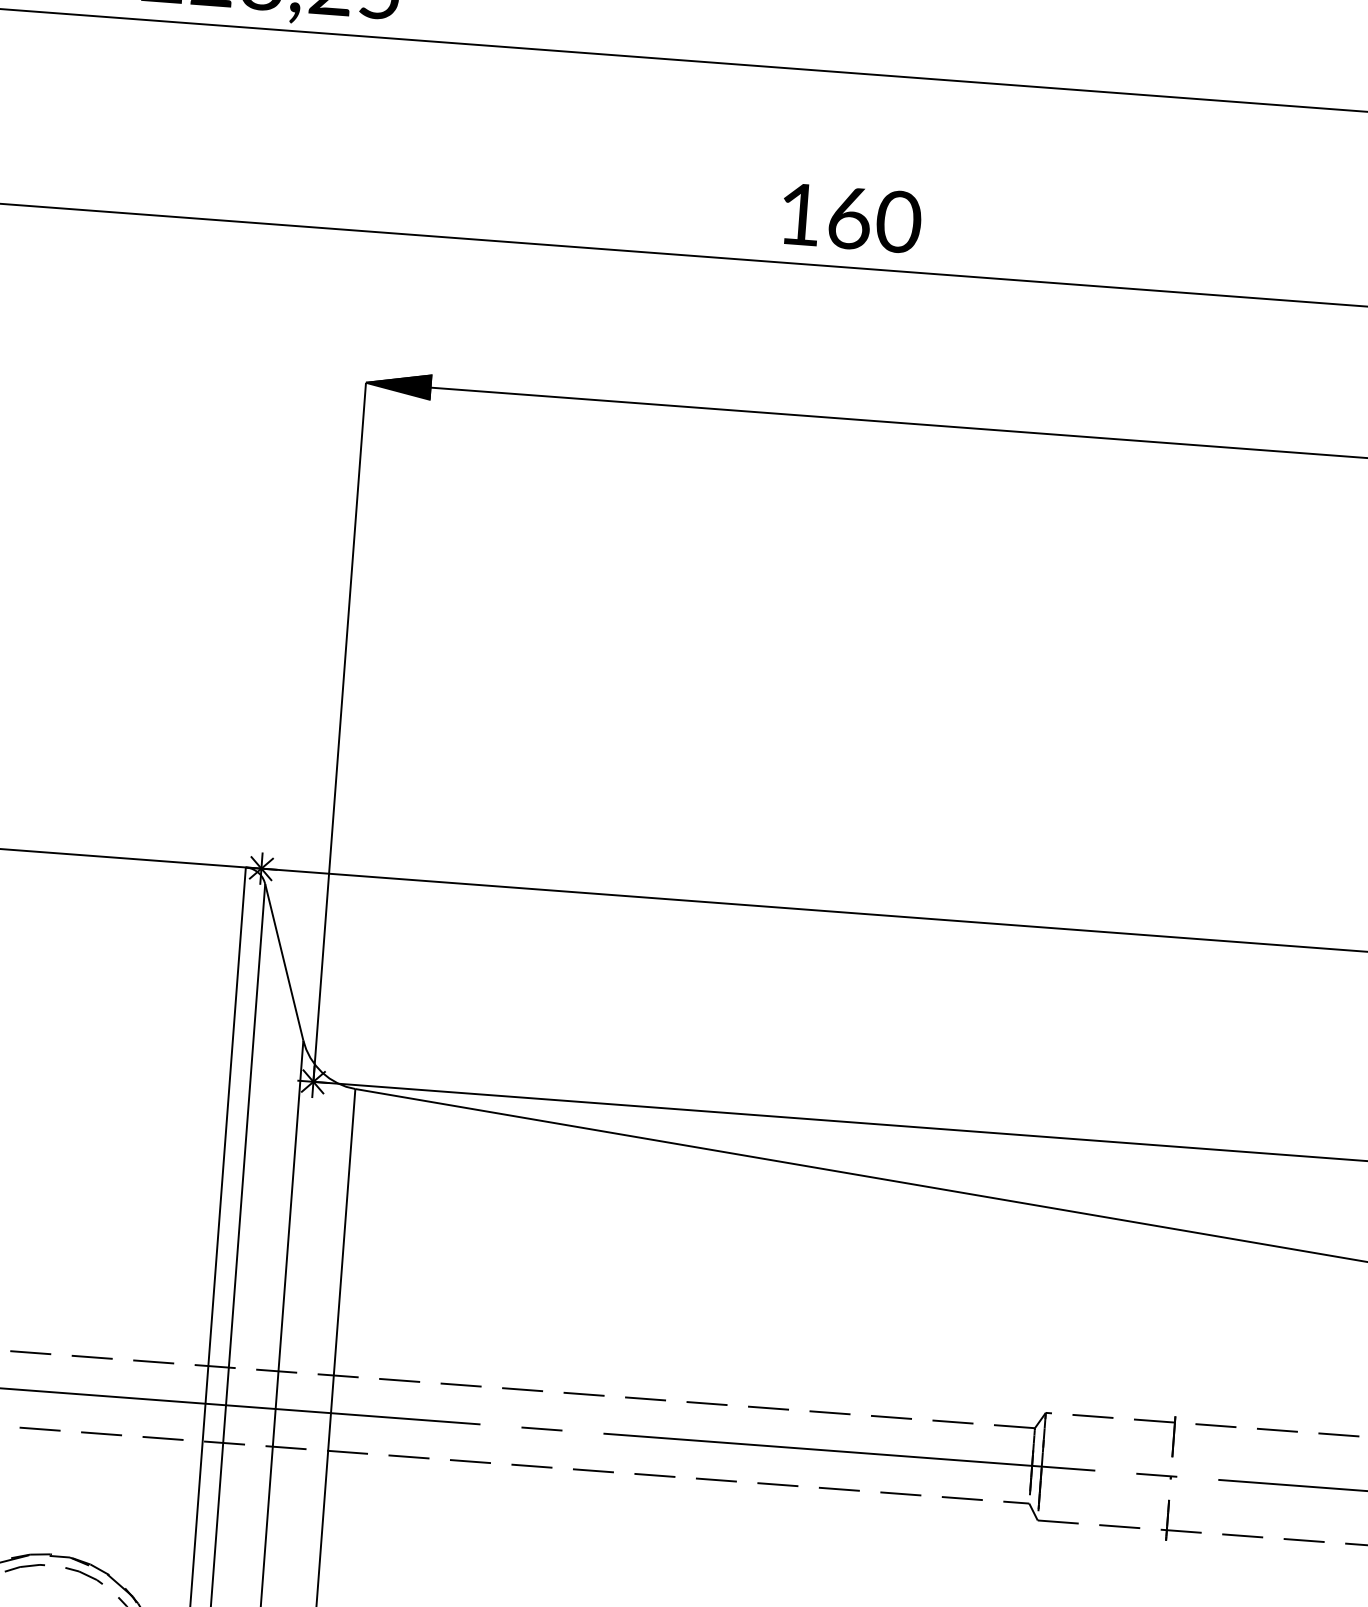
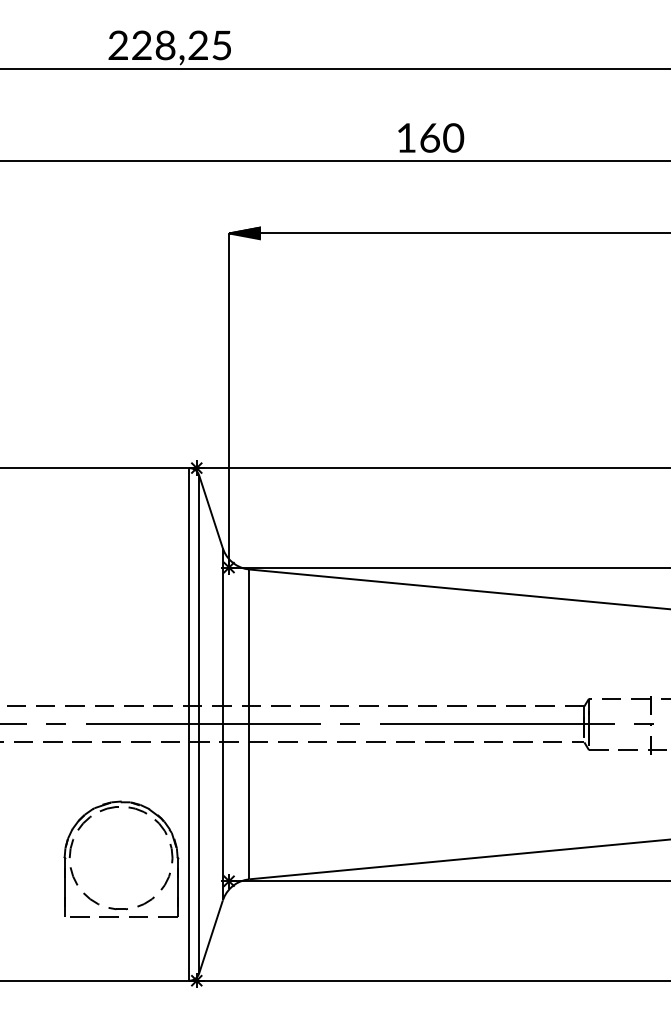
text: (852, 217) -> (431, 137), moved

